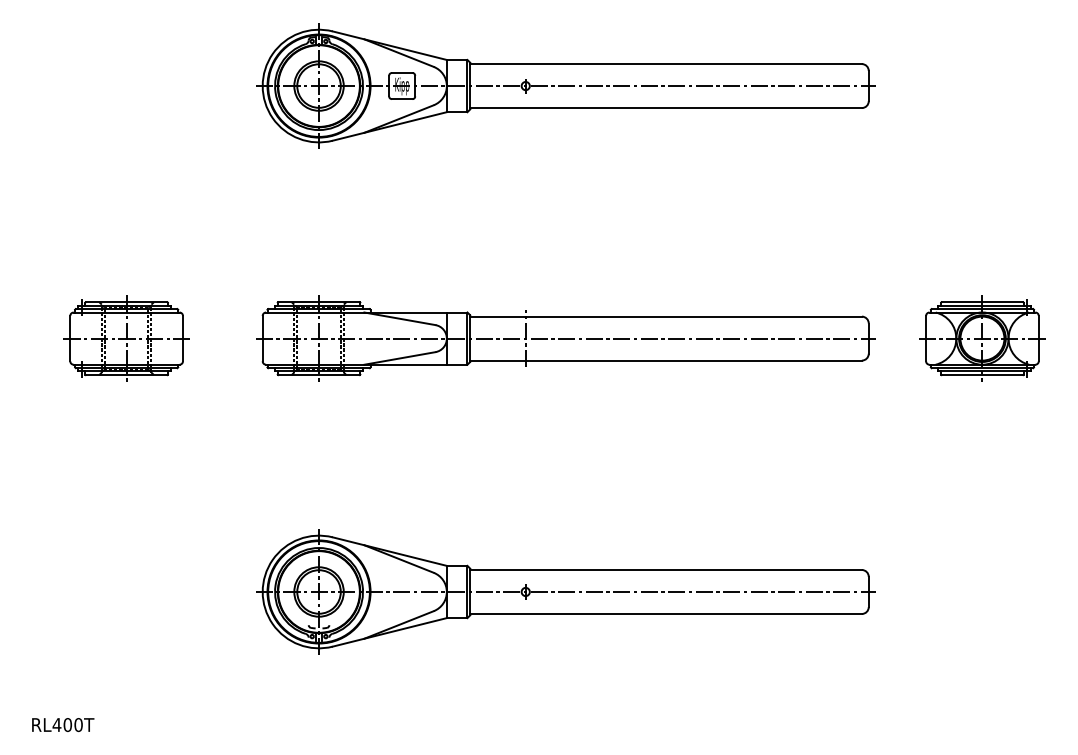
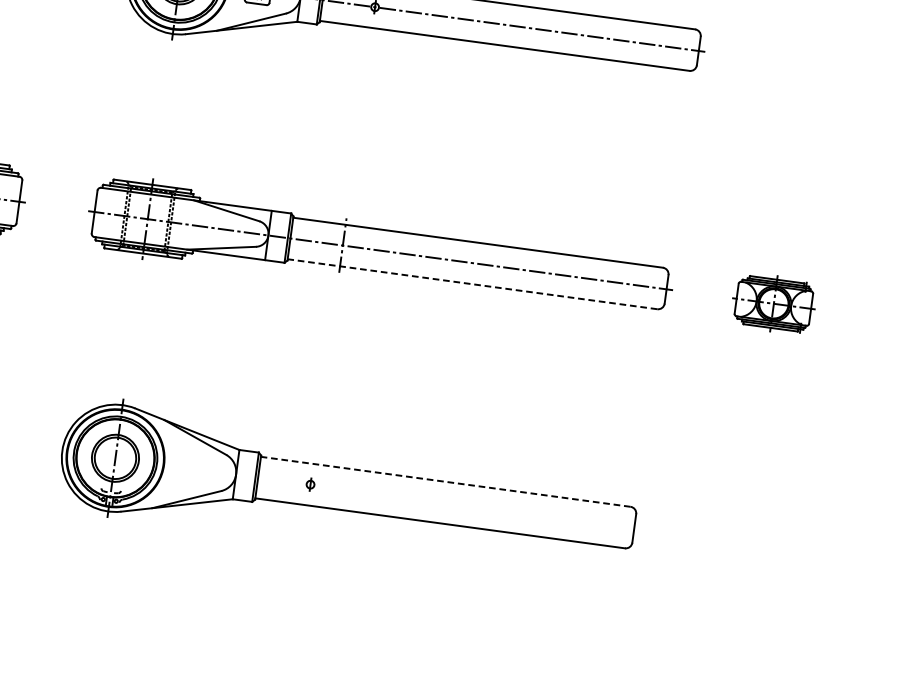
part: (982, 338) -> (773, 303), size x0.7
line: (666, 360) -> (472, 284), solid -> dashed
line: (666, 570) -> (446, 482), solid -> dashed
line: (565, 591) -> (348, 489), removed

